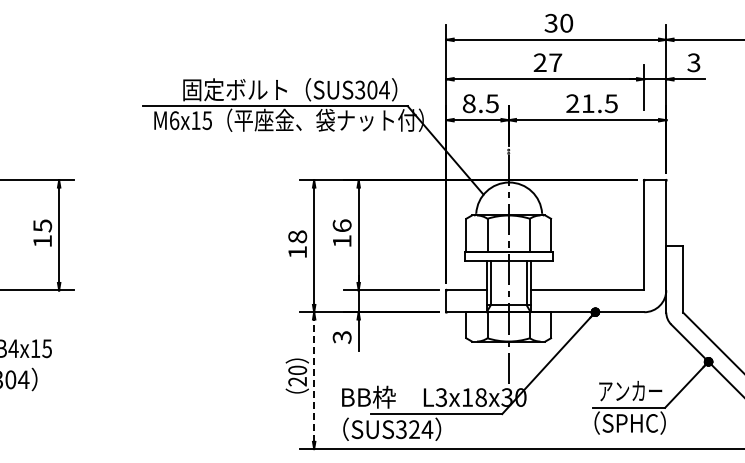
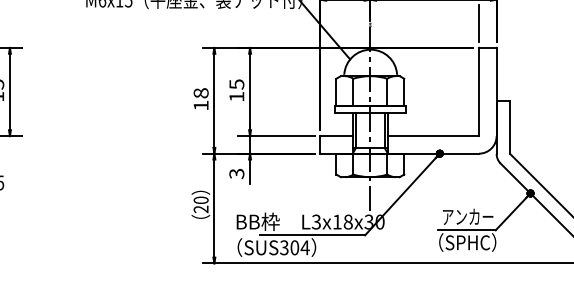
line: (644, 149) -> (479, 23), added
text: (341, 225) -> (236, 84), 16 -> 15
line: (314, 380) -> (214, 208), dashed -> solid
text: (414, 429) -> (294, 247), SUS324 -> SUS304

